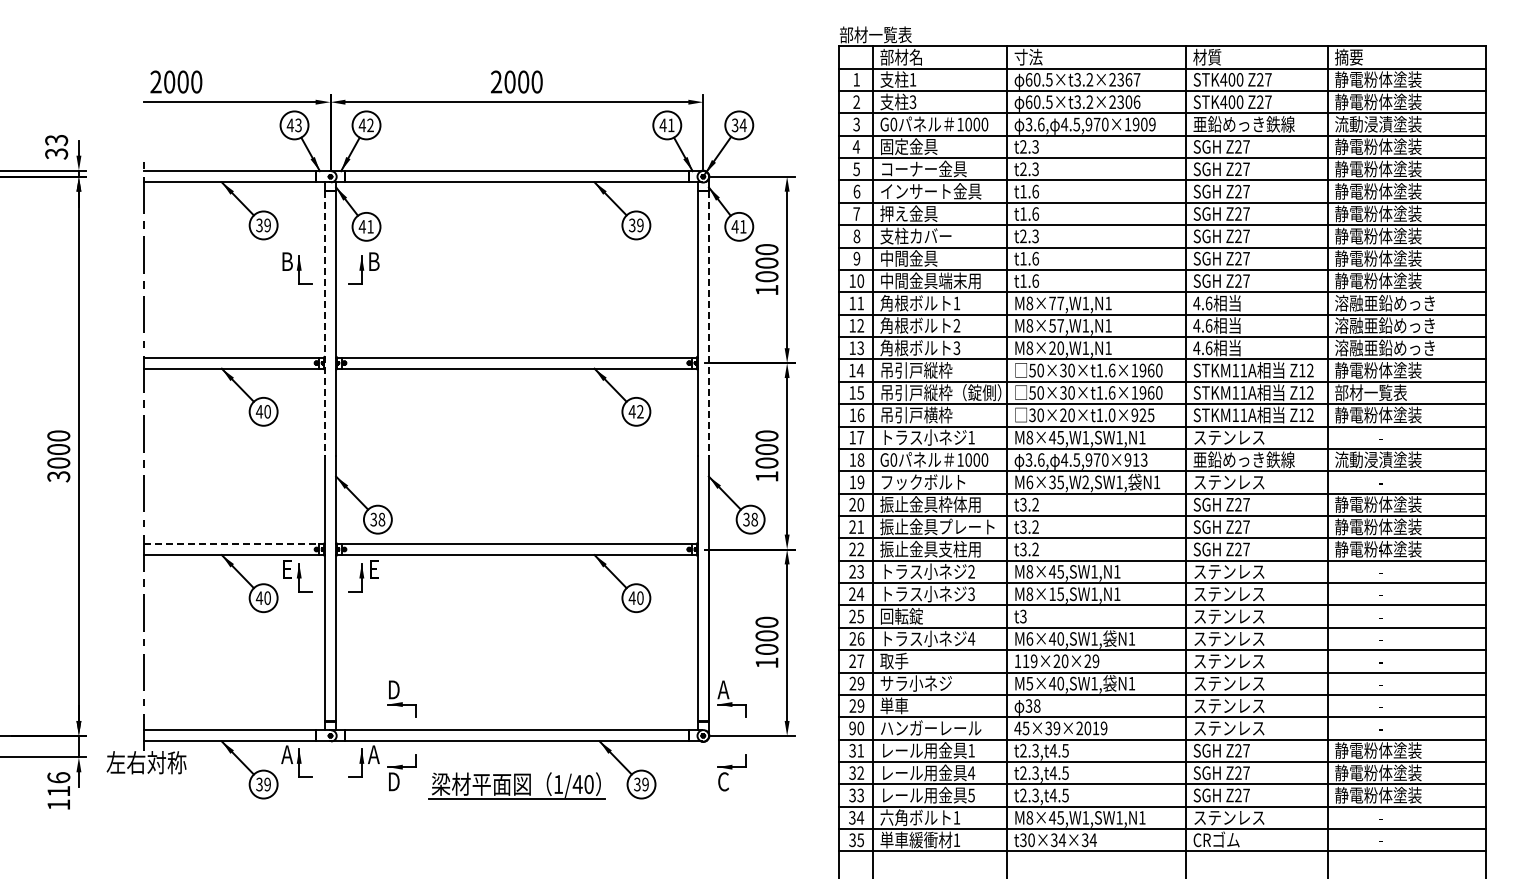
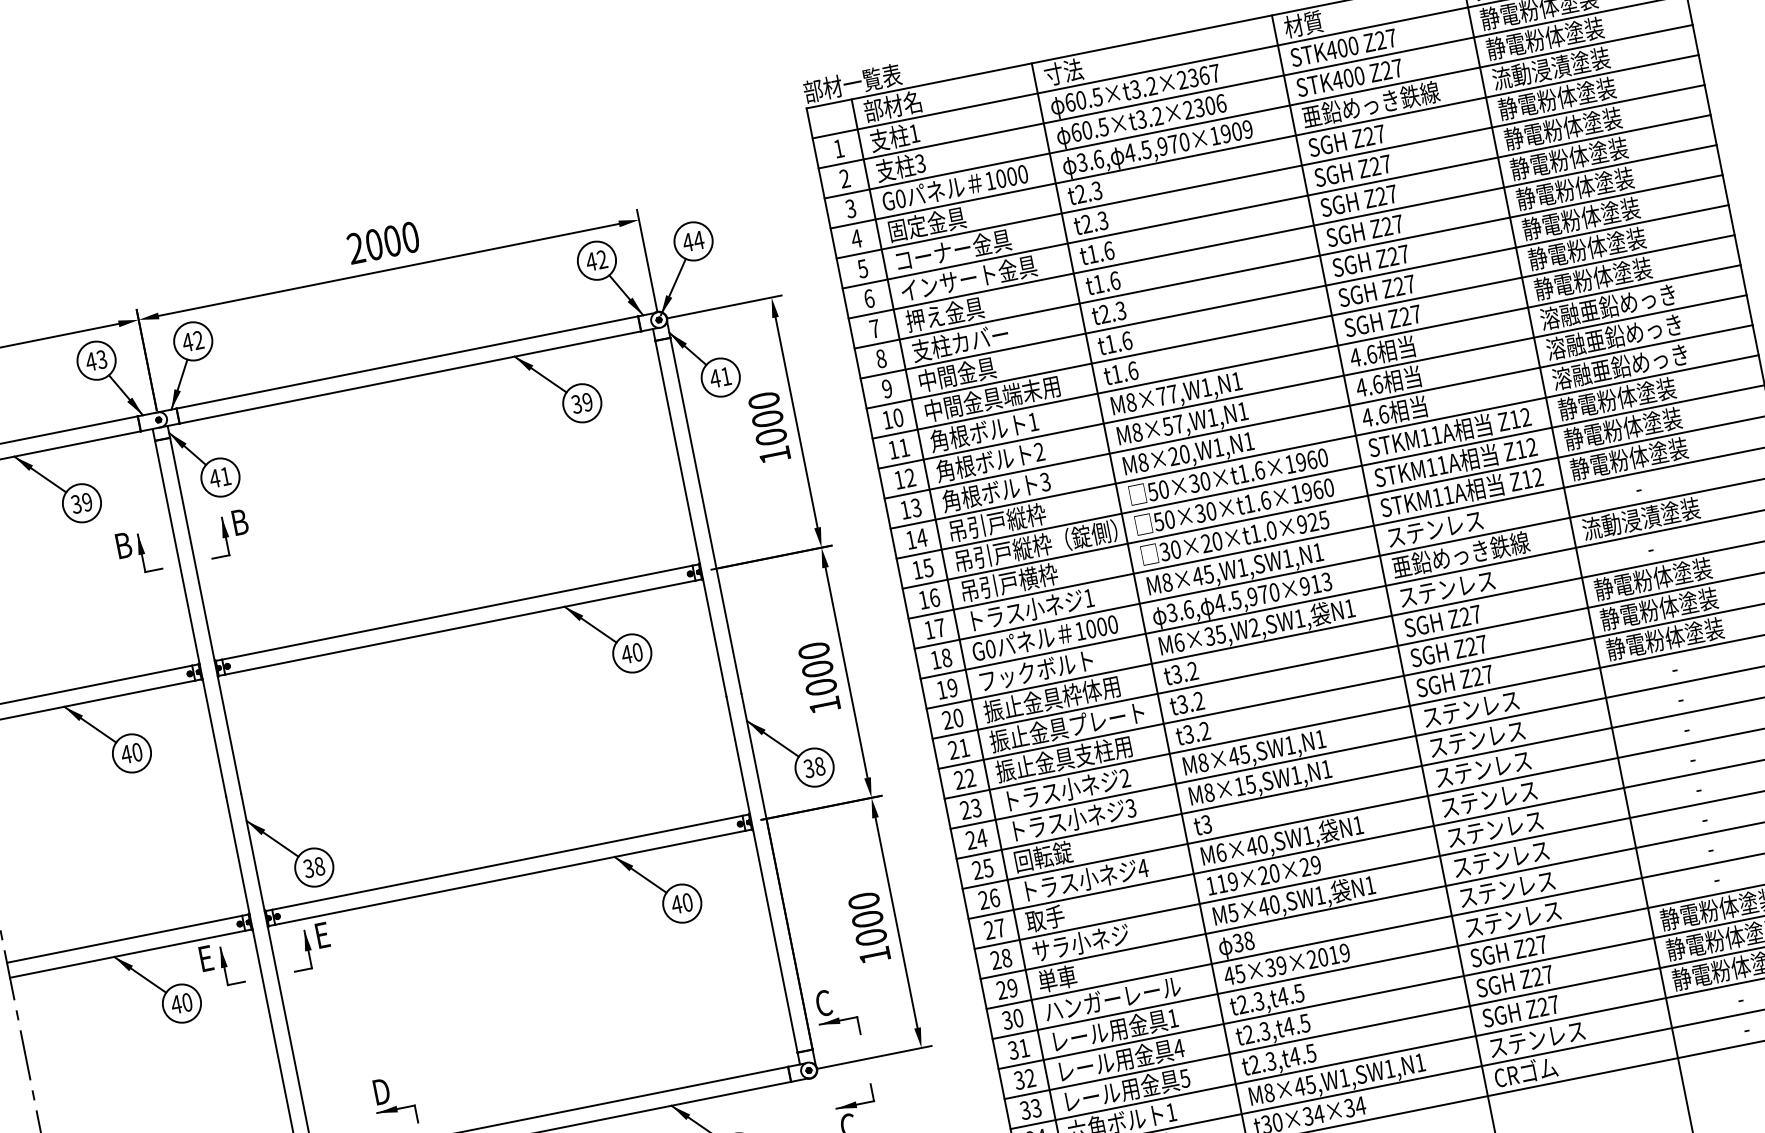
text: (671, 124) -> (602, 258), 41 -> 42
text: (734, 125) -> (687, 242), 34 -> 44
line: (324, 323) -> (189, 618), dashed -> solid
line: (708, 323) -> (705, 515), dashed -> solid
text: (1378, 392) -> (1623, 428), 部材一覧表 -> 静電粉体塗装
text: (640, 411) -> (637, 651), 42 -> 40
line: (231, 543) -> (124, 938), dashed -> solid
text: (860, 683) -> (1005, 958), 29 -> 28
text: (723, 689) -> (823, 1002), A -> C
text: (852, 728) -> (1007, 1020), 90 -> 30

